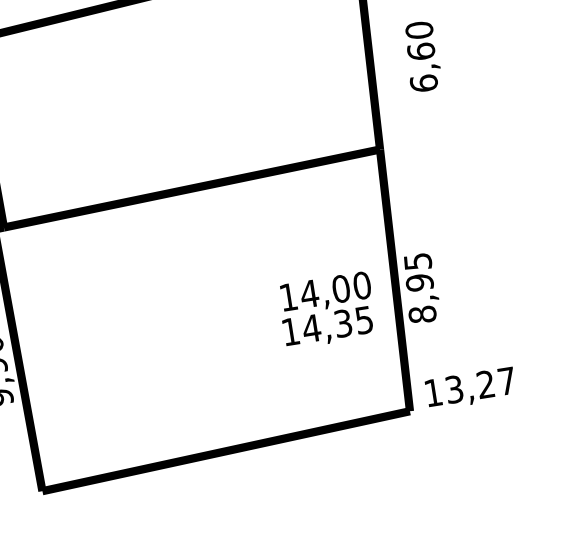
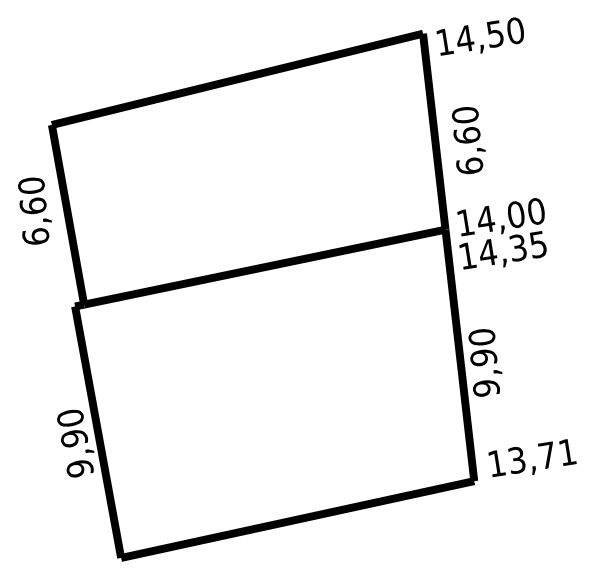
text: (422, 56) -> (468, 140), moved
text: (419, 287) -> (483, 362), 8,95 -> 9,90
text: (325, 308) -> (501, 233), moved
text: (496, 382) -> (557, 453), 13,27 -> 13,71

